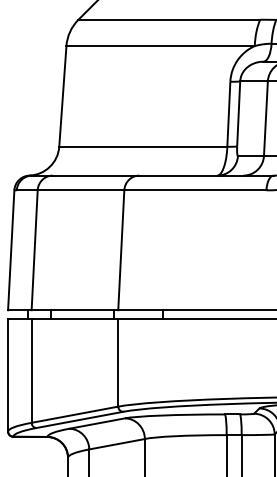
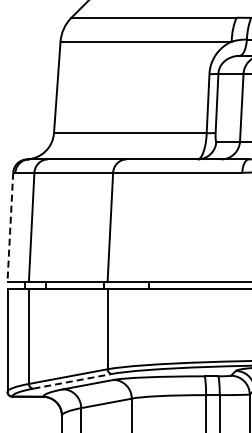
line: (11, 250) -> (10, 227), solid -> dashed
line: (80, 420) -> (73, 381), solid -> dashed

